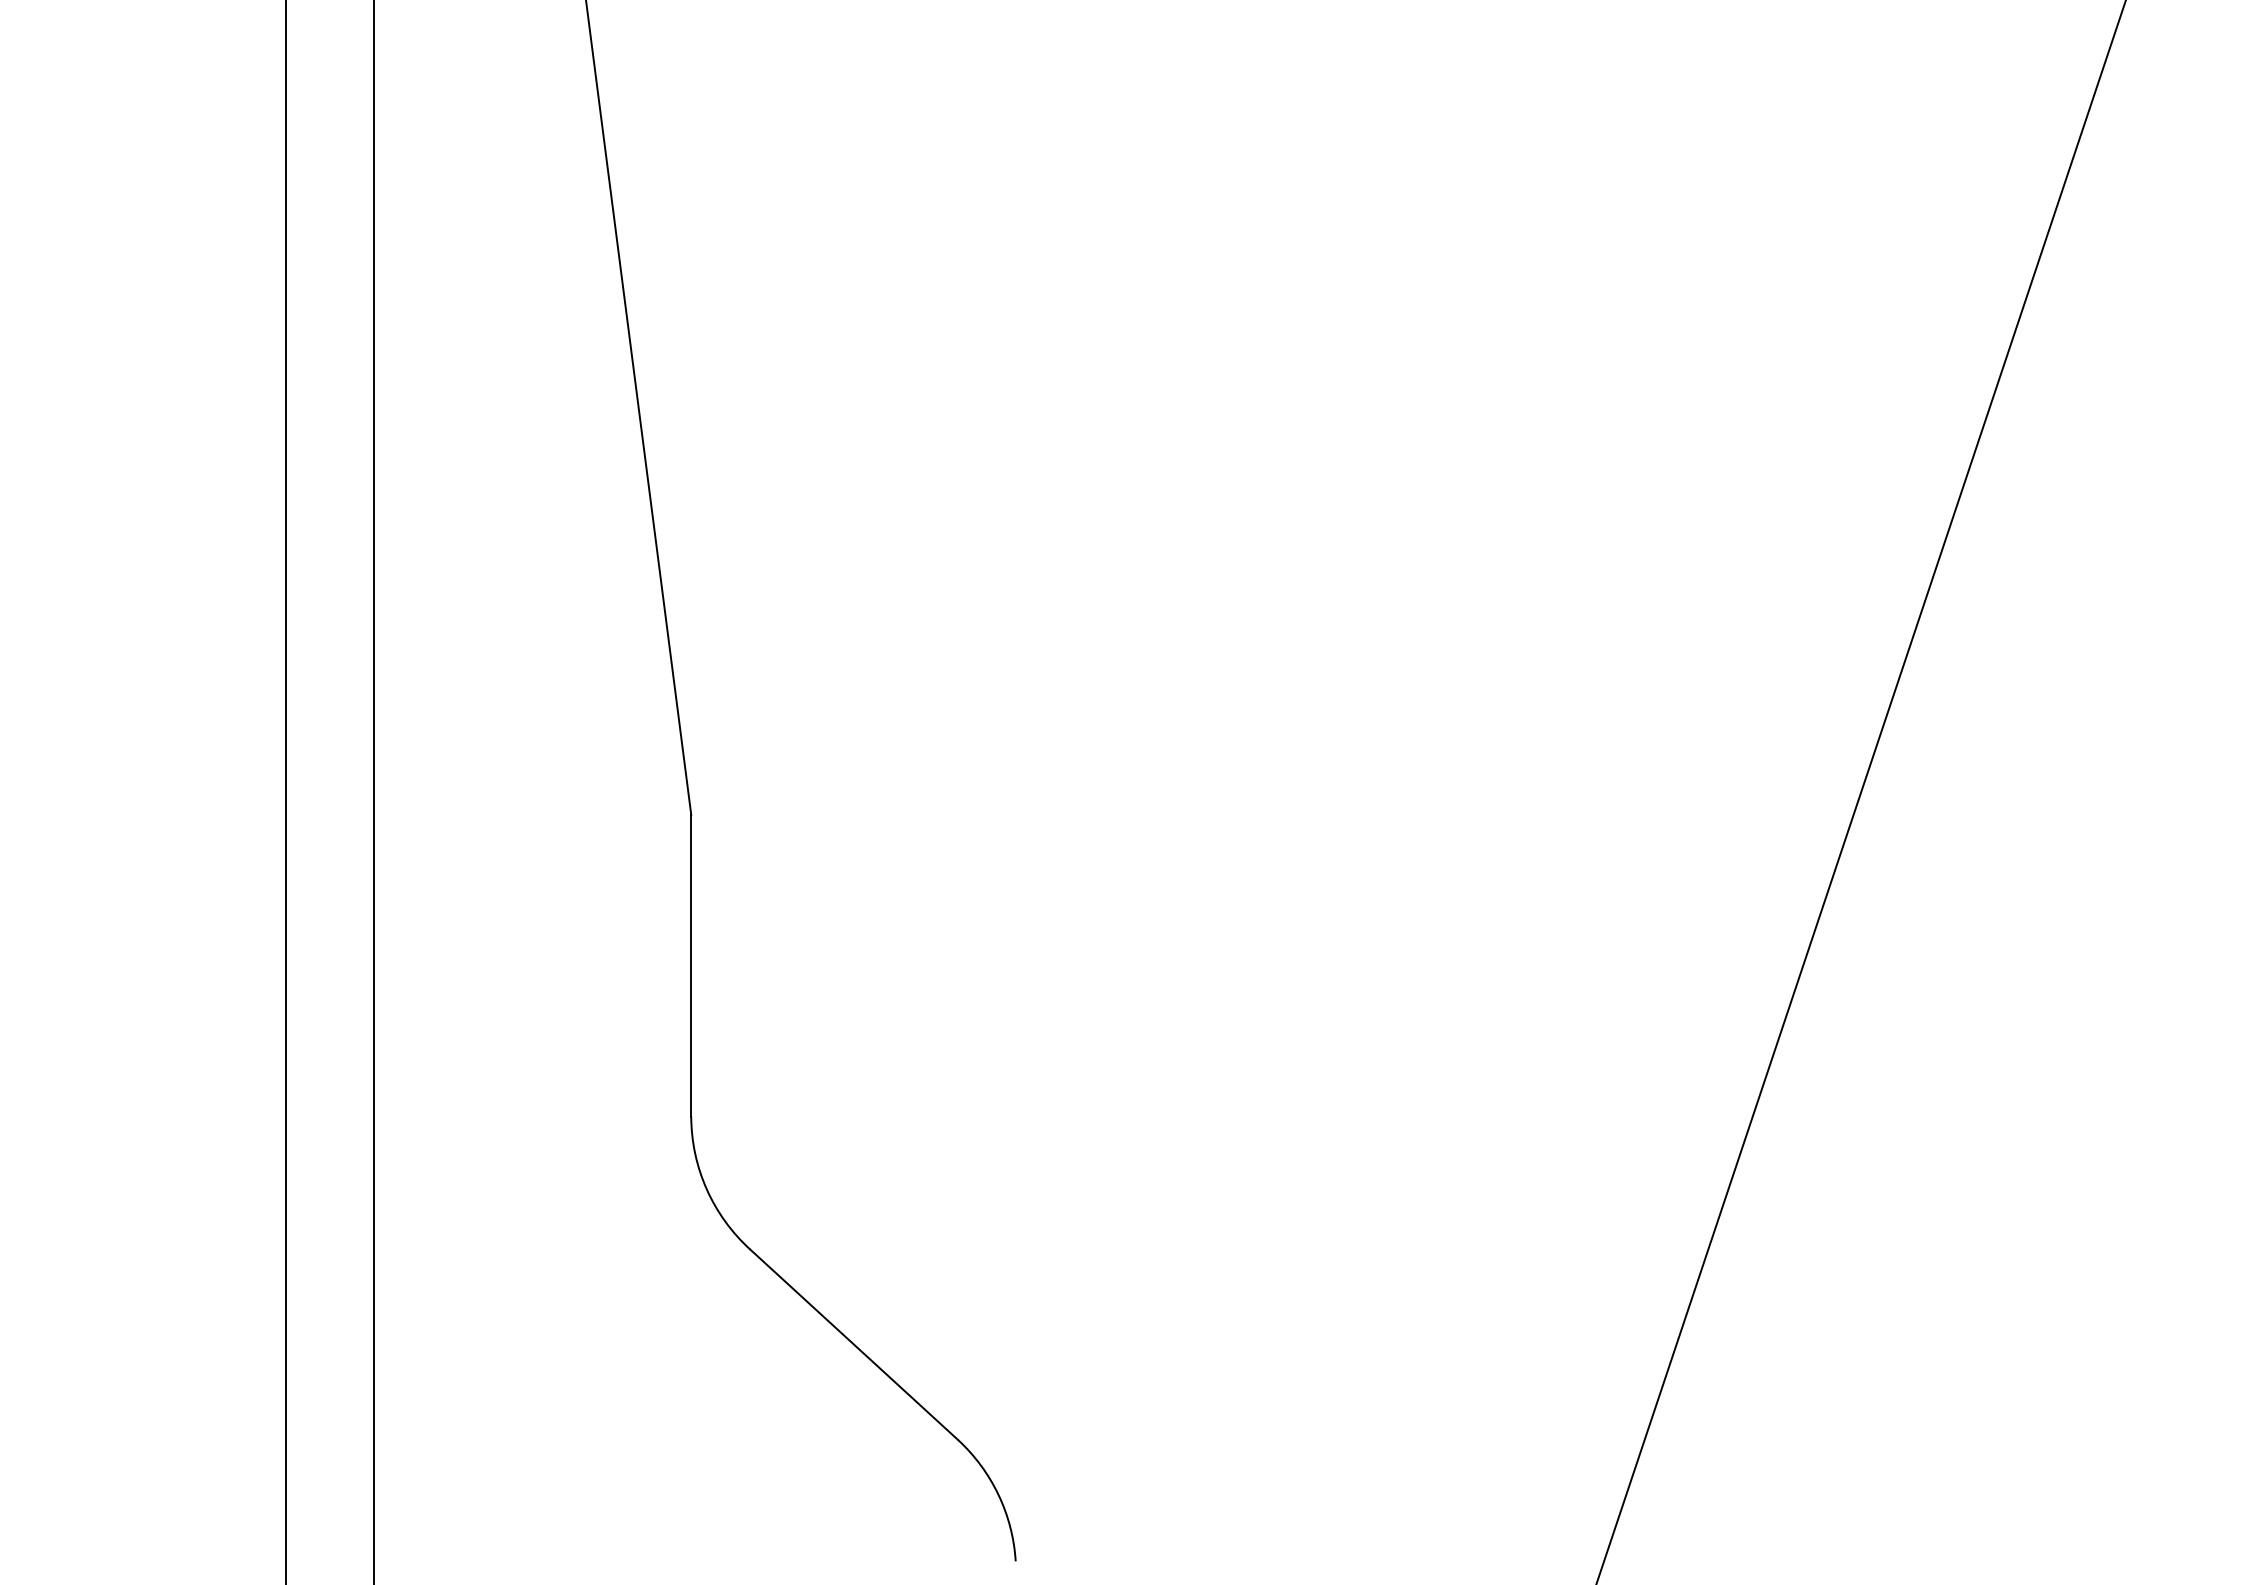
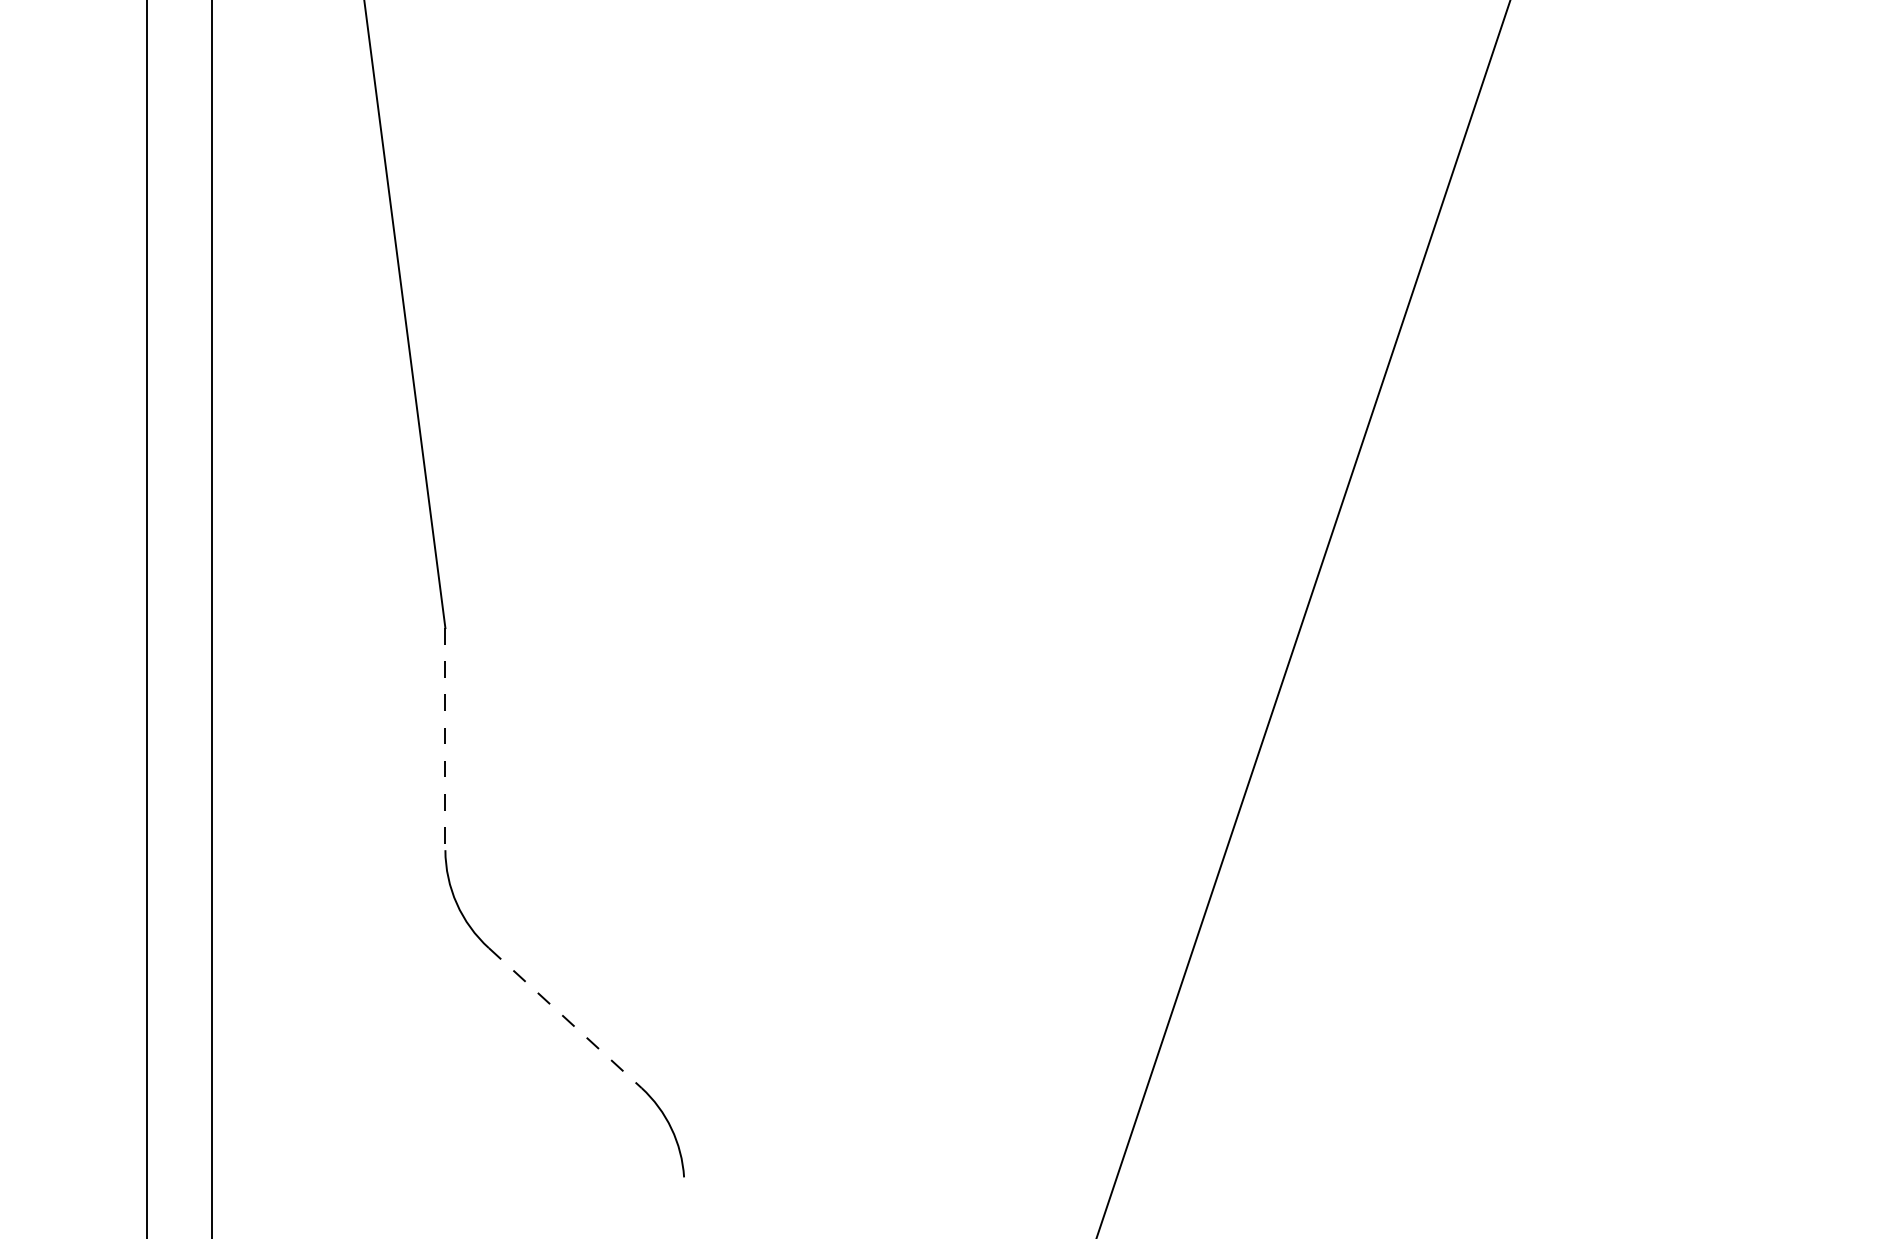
line: (691, 966) -> (445, 739), solid -> dashed
line: (854, 1345) -> (565, 1018), solid -> dashed

